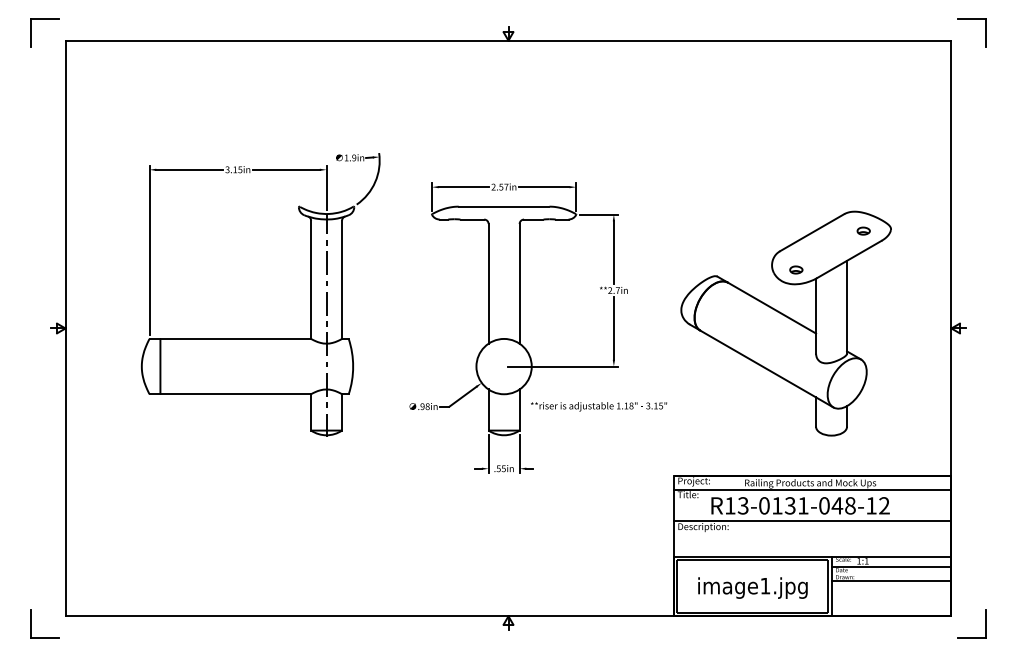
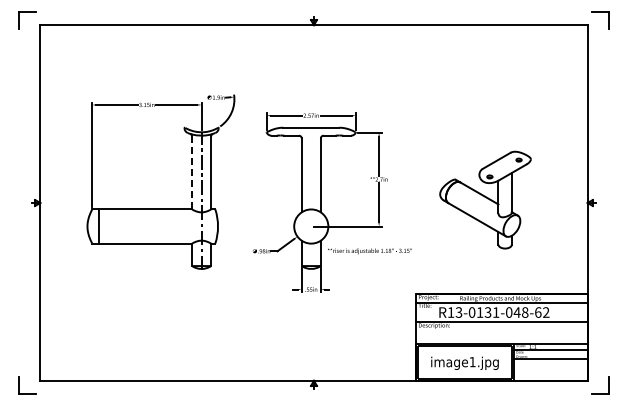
line: (311, 279) -> (192, 172), solid -> dashed
part: (786, 324) -> (485, 200), size x0.7
text: (871, 505) -> (538, 312), R13-0131-048-12 -> R13-0131-048-62

